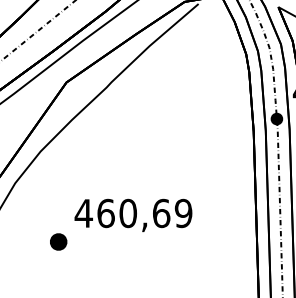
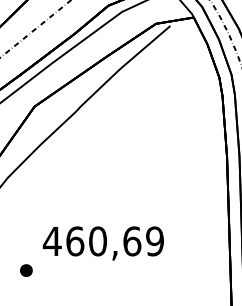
part: (58, 241) -> (26, 270), size x0.71

